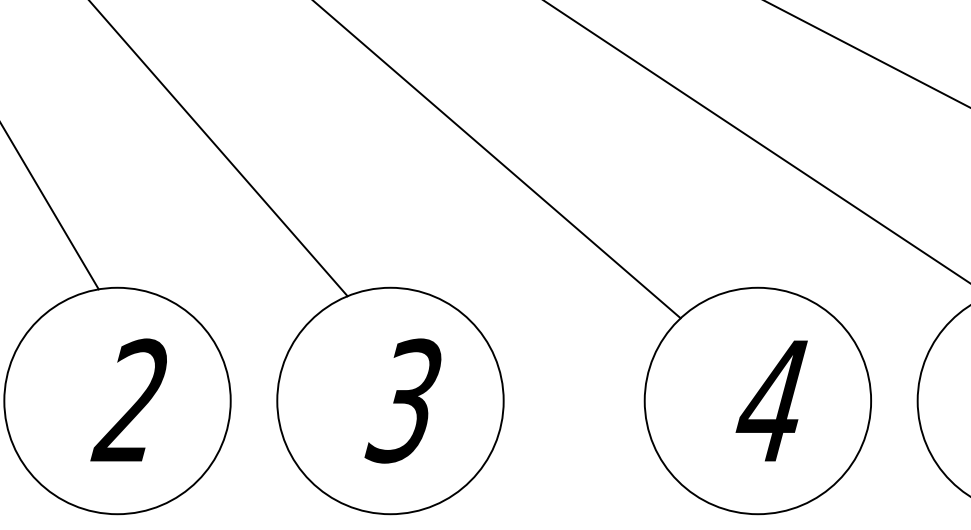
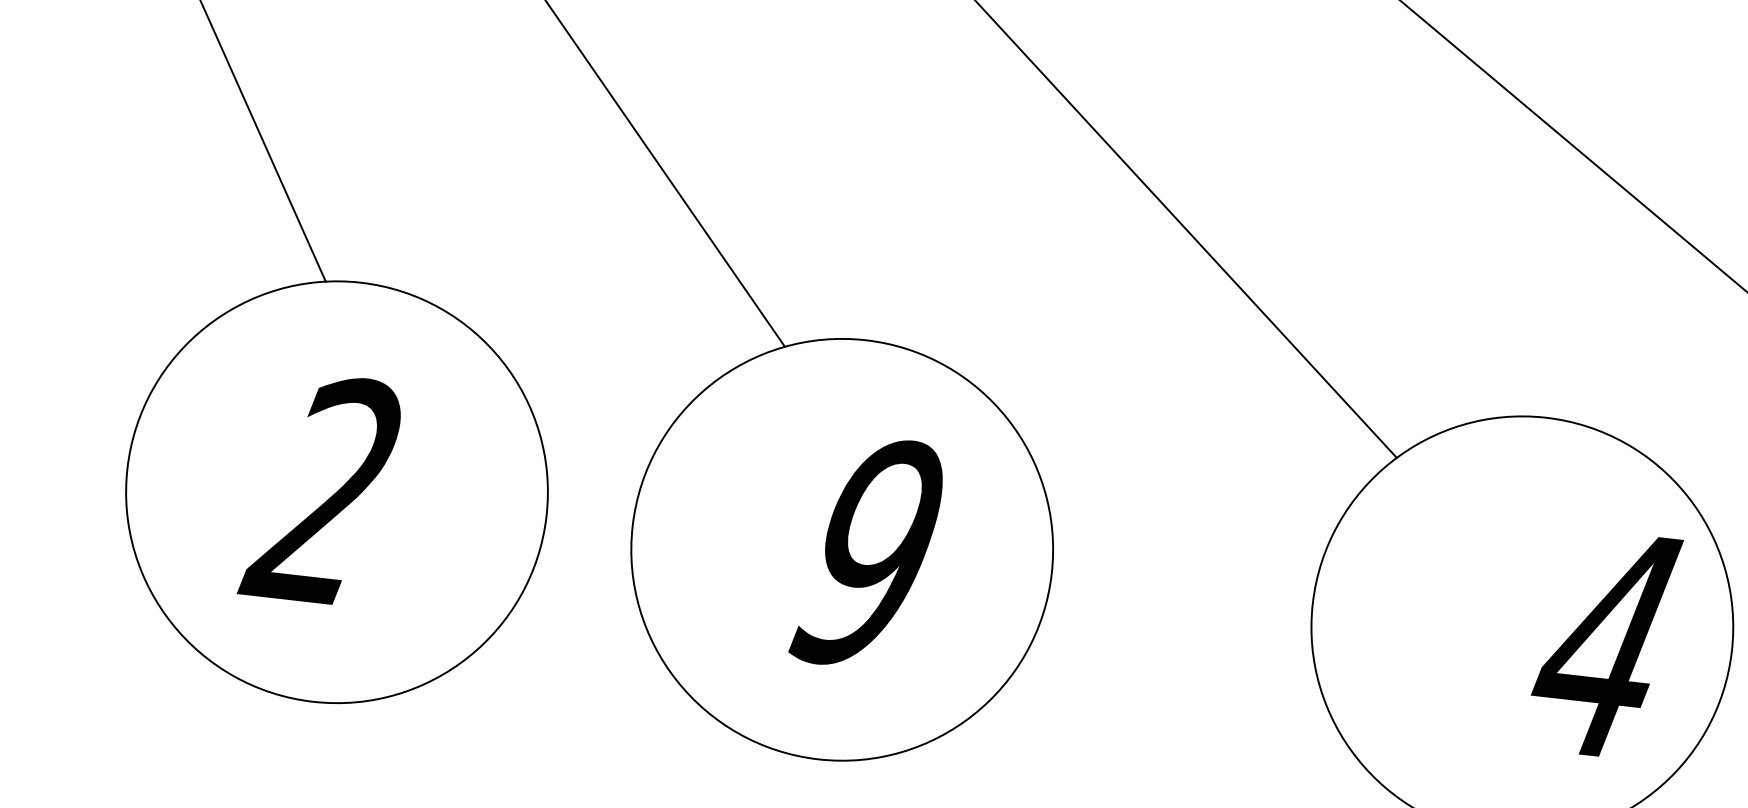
text: (128, 399) -> (320, 487), moved
text: (402, 400) -> (864, 551), 3 -> 9
text: (771, 400) -> (1604, 643), moved

